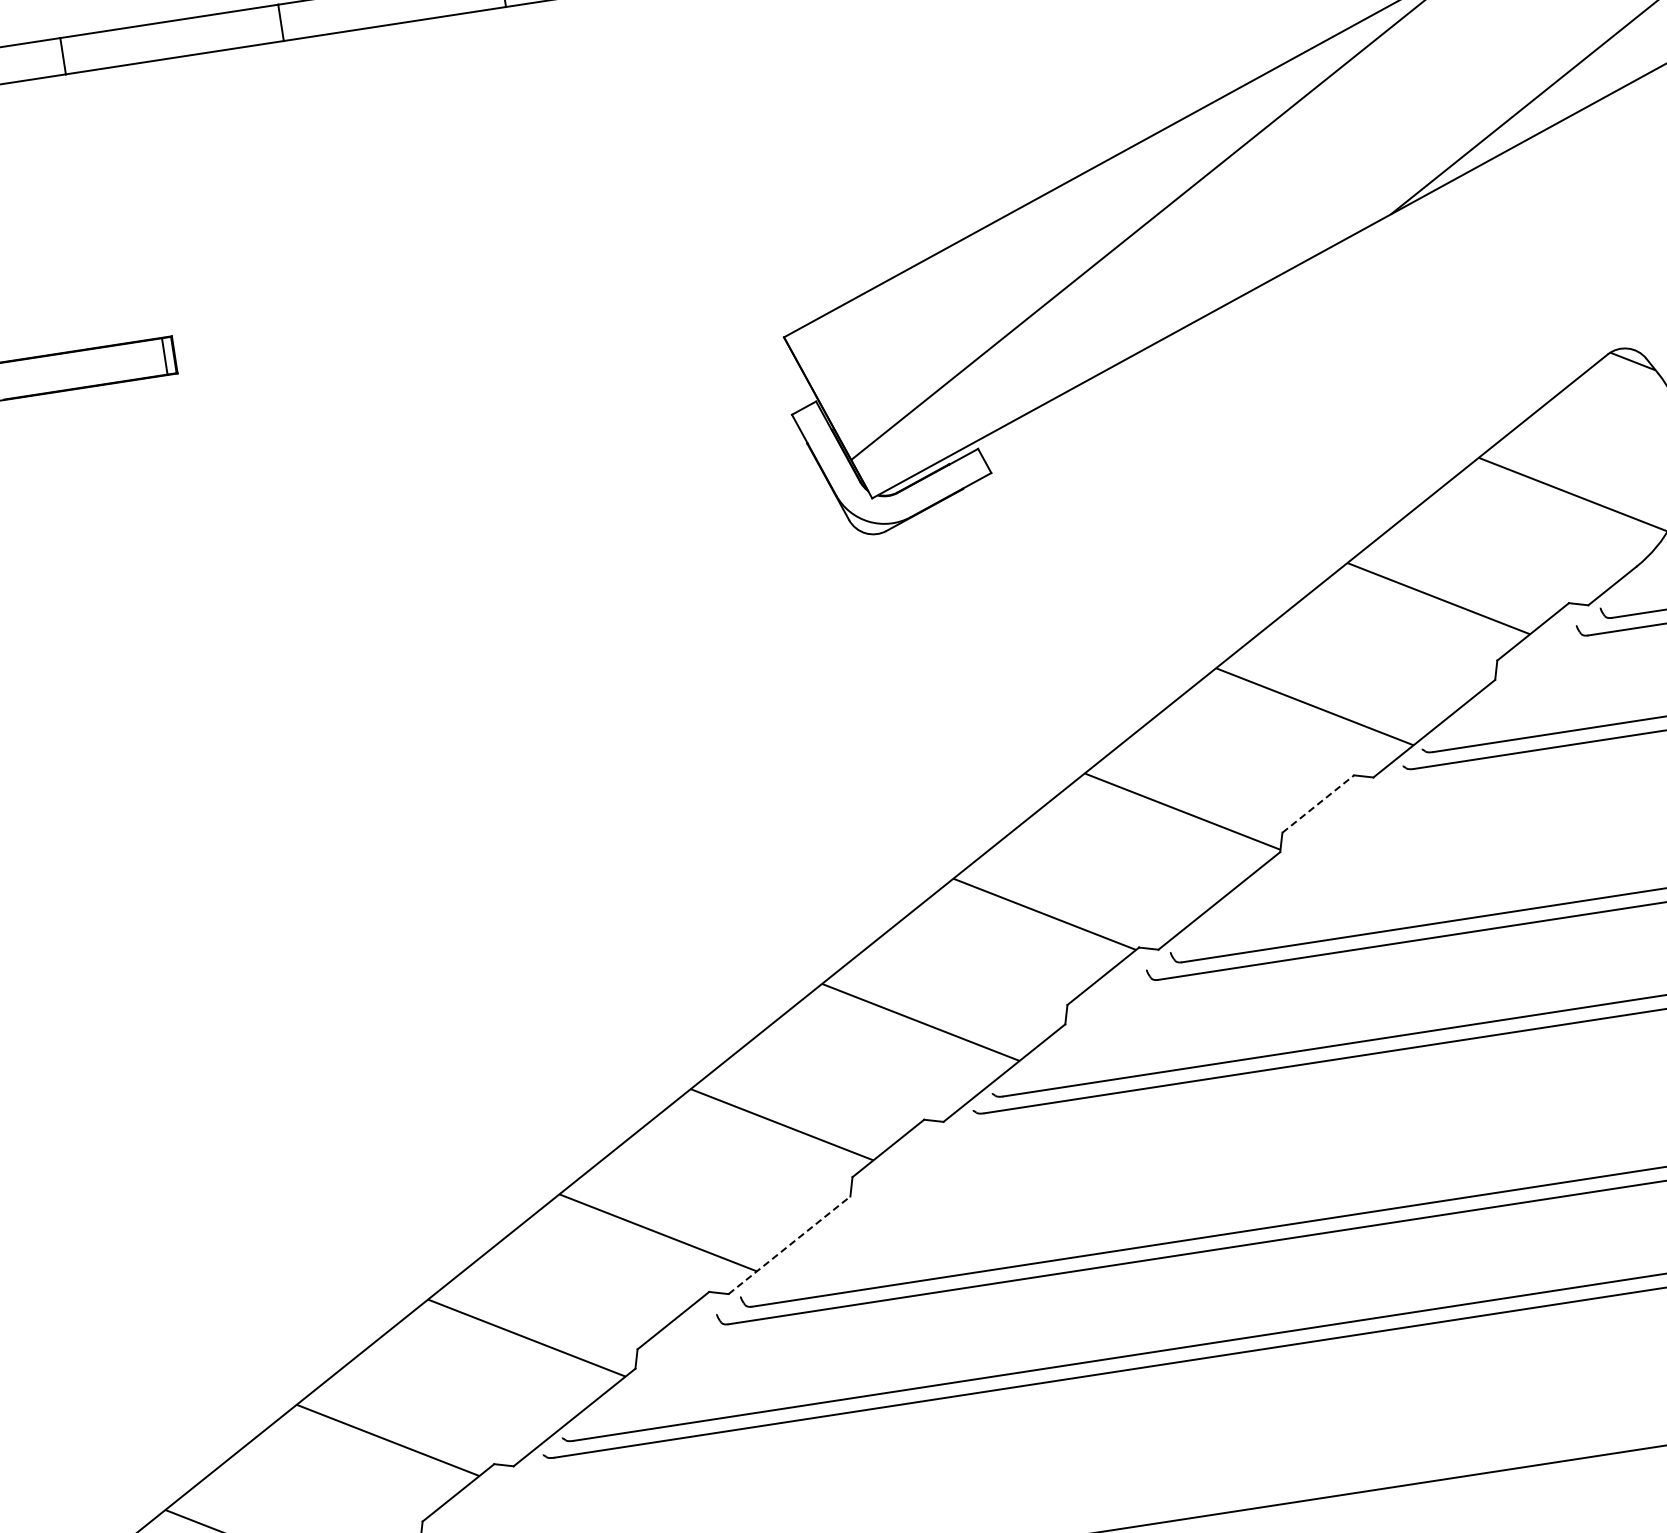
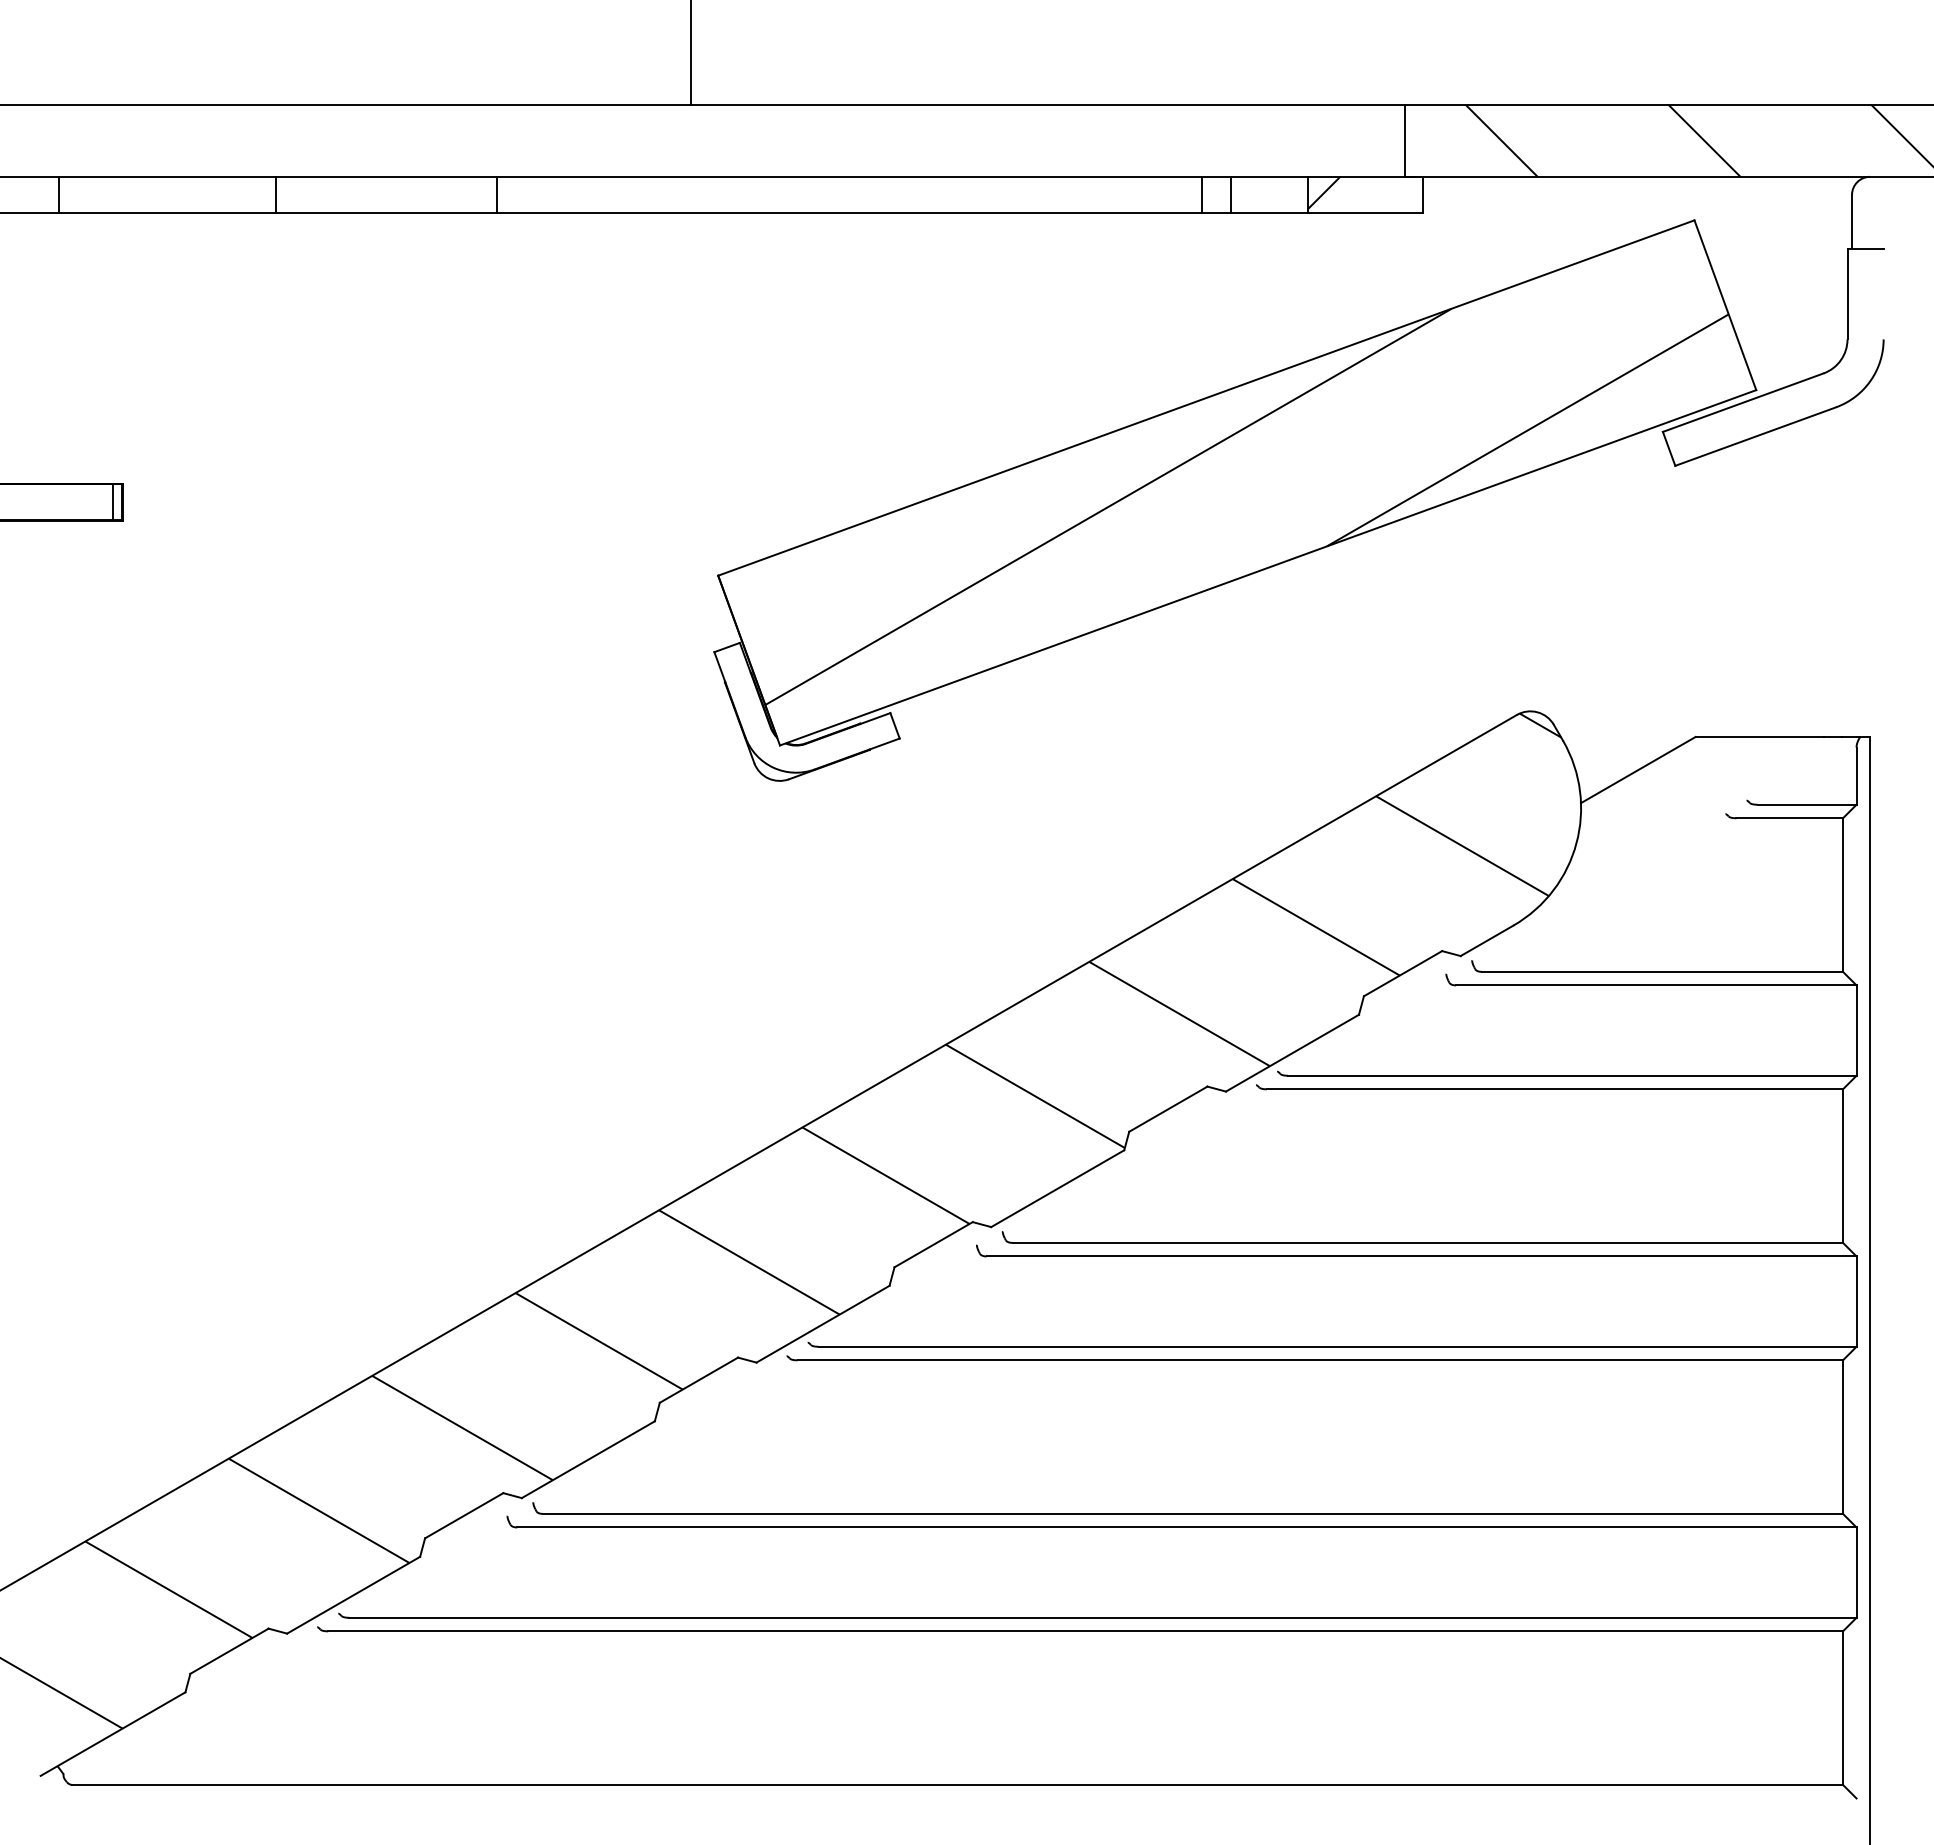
line: (1318, 803) -> (1168, 1108), dashed -> solid
line: (789, 1245) -> (588, 1459), dashed -> solid

